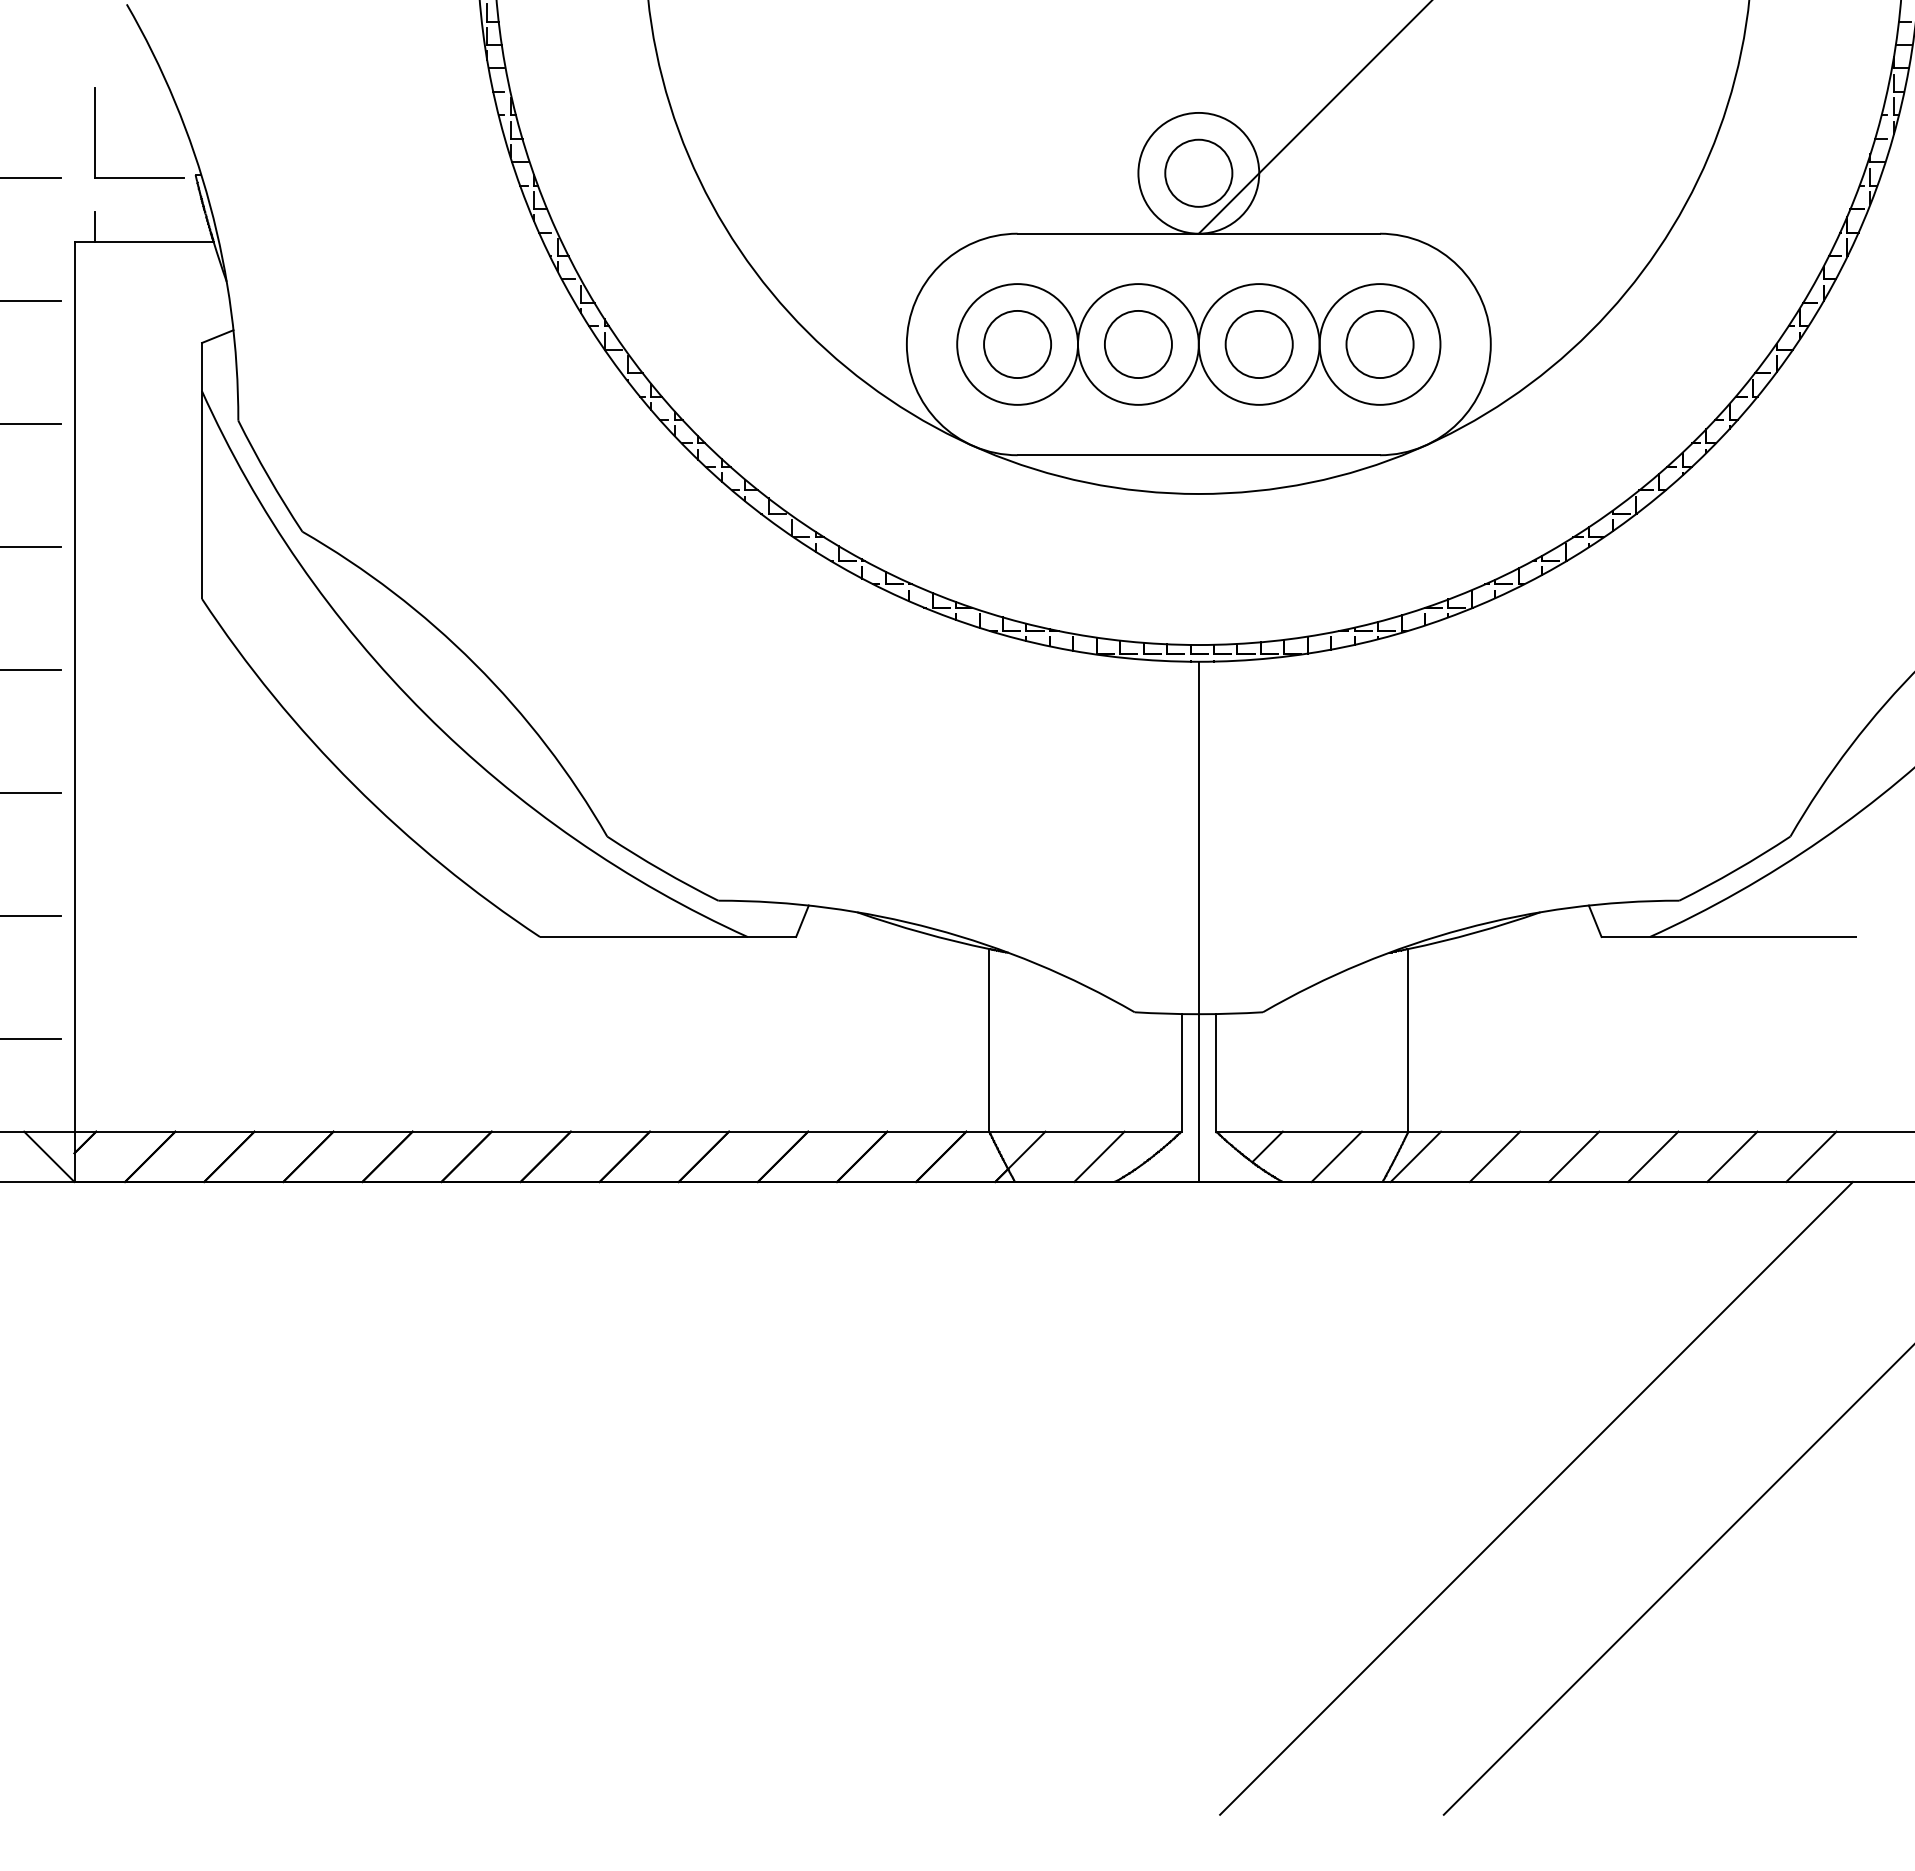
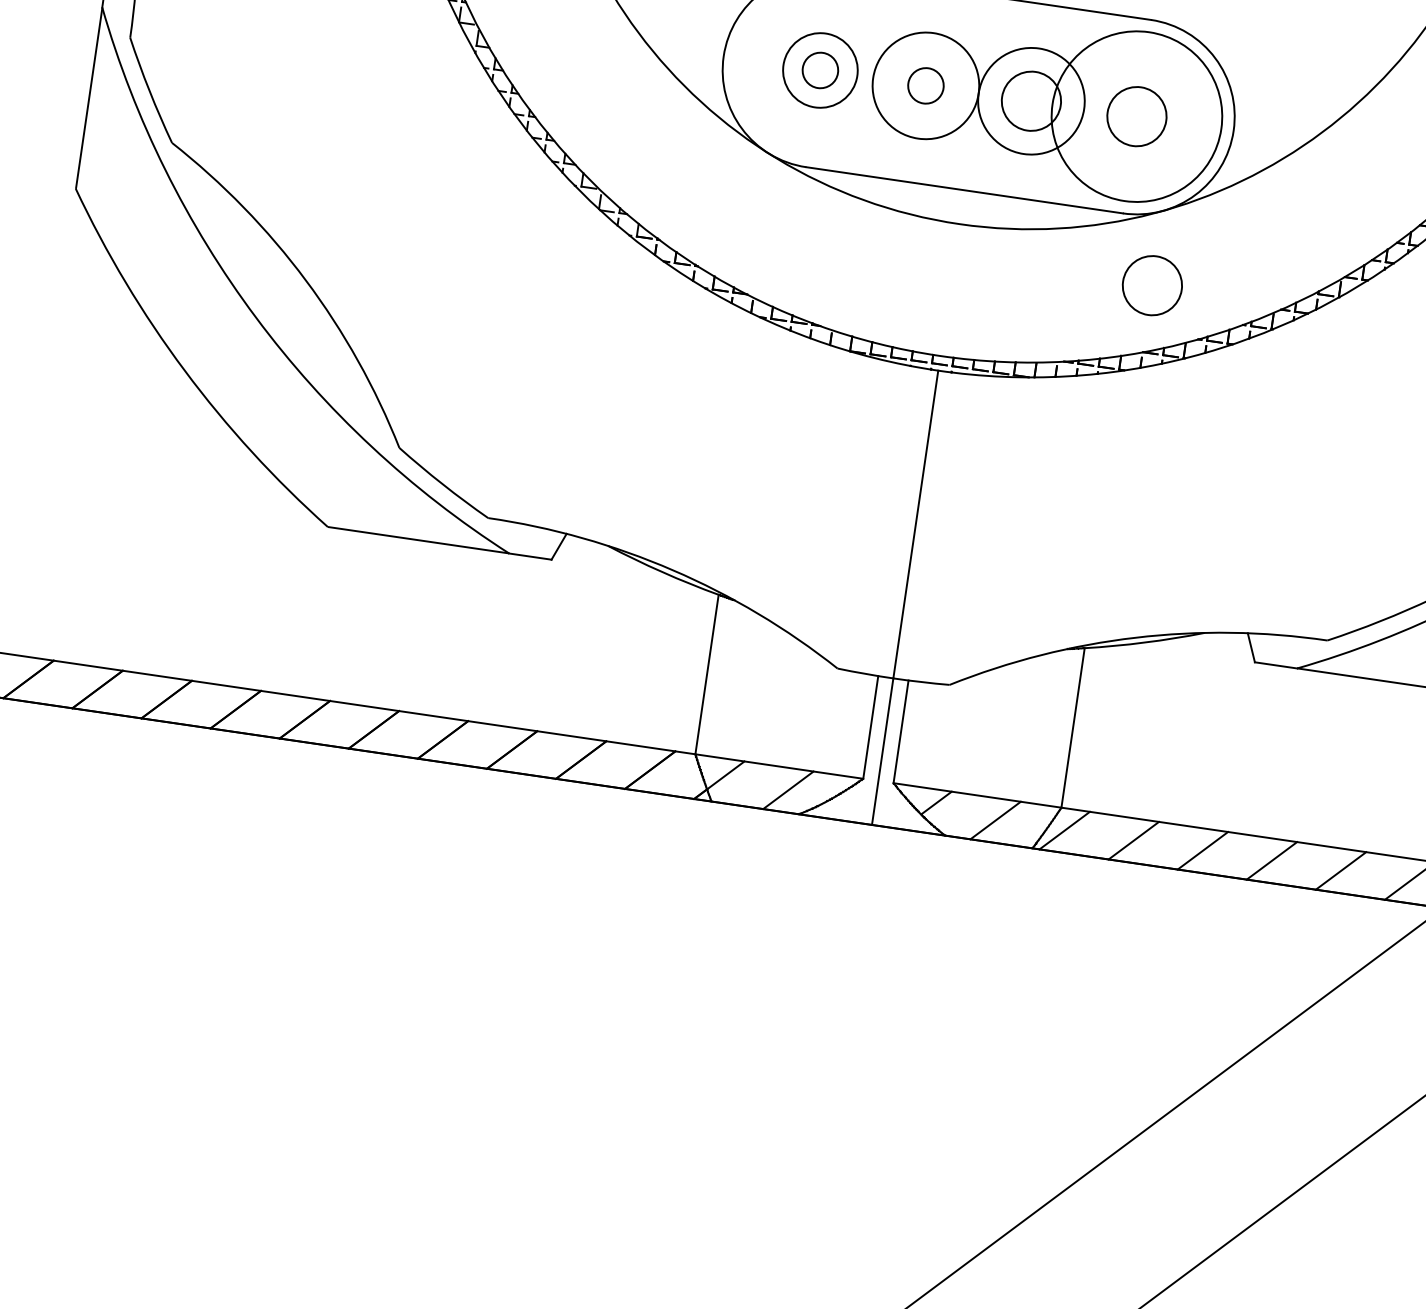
circle: (1017, 344) -> (820, 70), size x0.6
circle: (1017, 344) -> (820, 70), size x0.7
circle: (1138, 344) -> (926, 85), size x0.6
circle: (1379, 344) -> (1136, 116), size x1.6
circle: (1424, 531) -> (1151, 285), added

